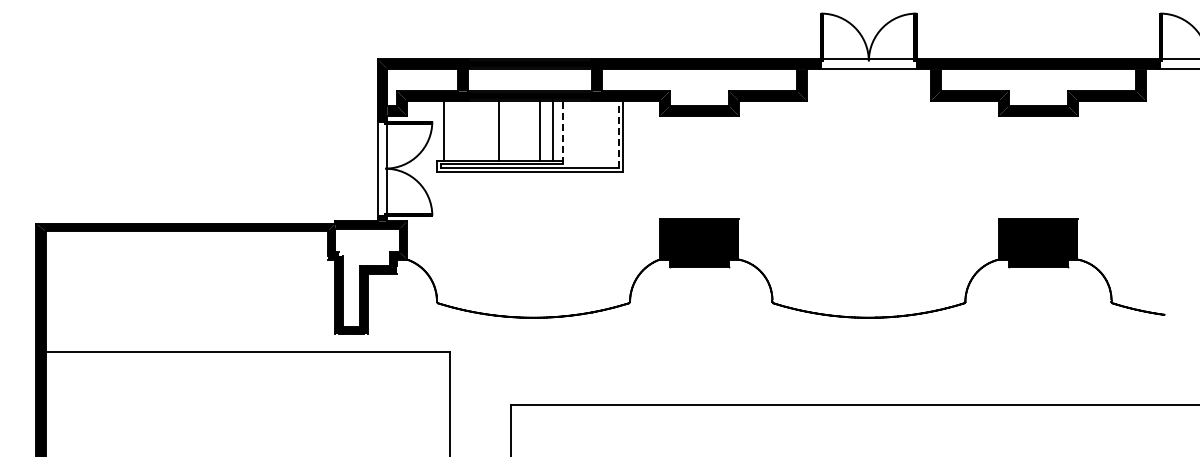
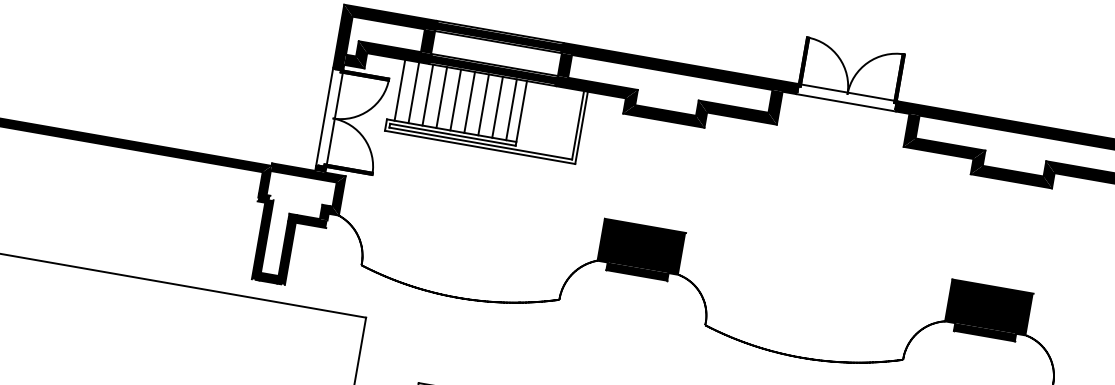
line: (458, 130) -> (414, 92), added
line: (471, 130) -> (427, 94), added
line: (485, 130) -> (442, 97), added
line: (512, 130) -> (469, 102), added
line: (526, 130) -> (484, 104), added
line: (563, 132) -> (521, 113), dashed -> solid
line: (618, 134) -> (577, 125), dashed -> solid

